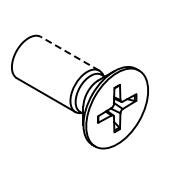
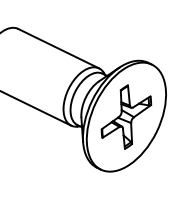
line: (70, 53) -> (59, 48), dashed -> solid

